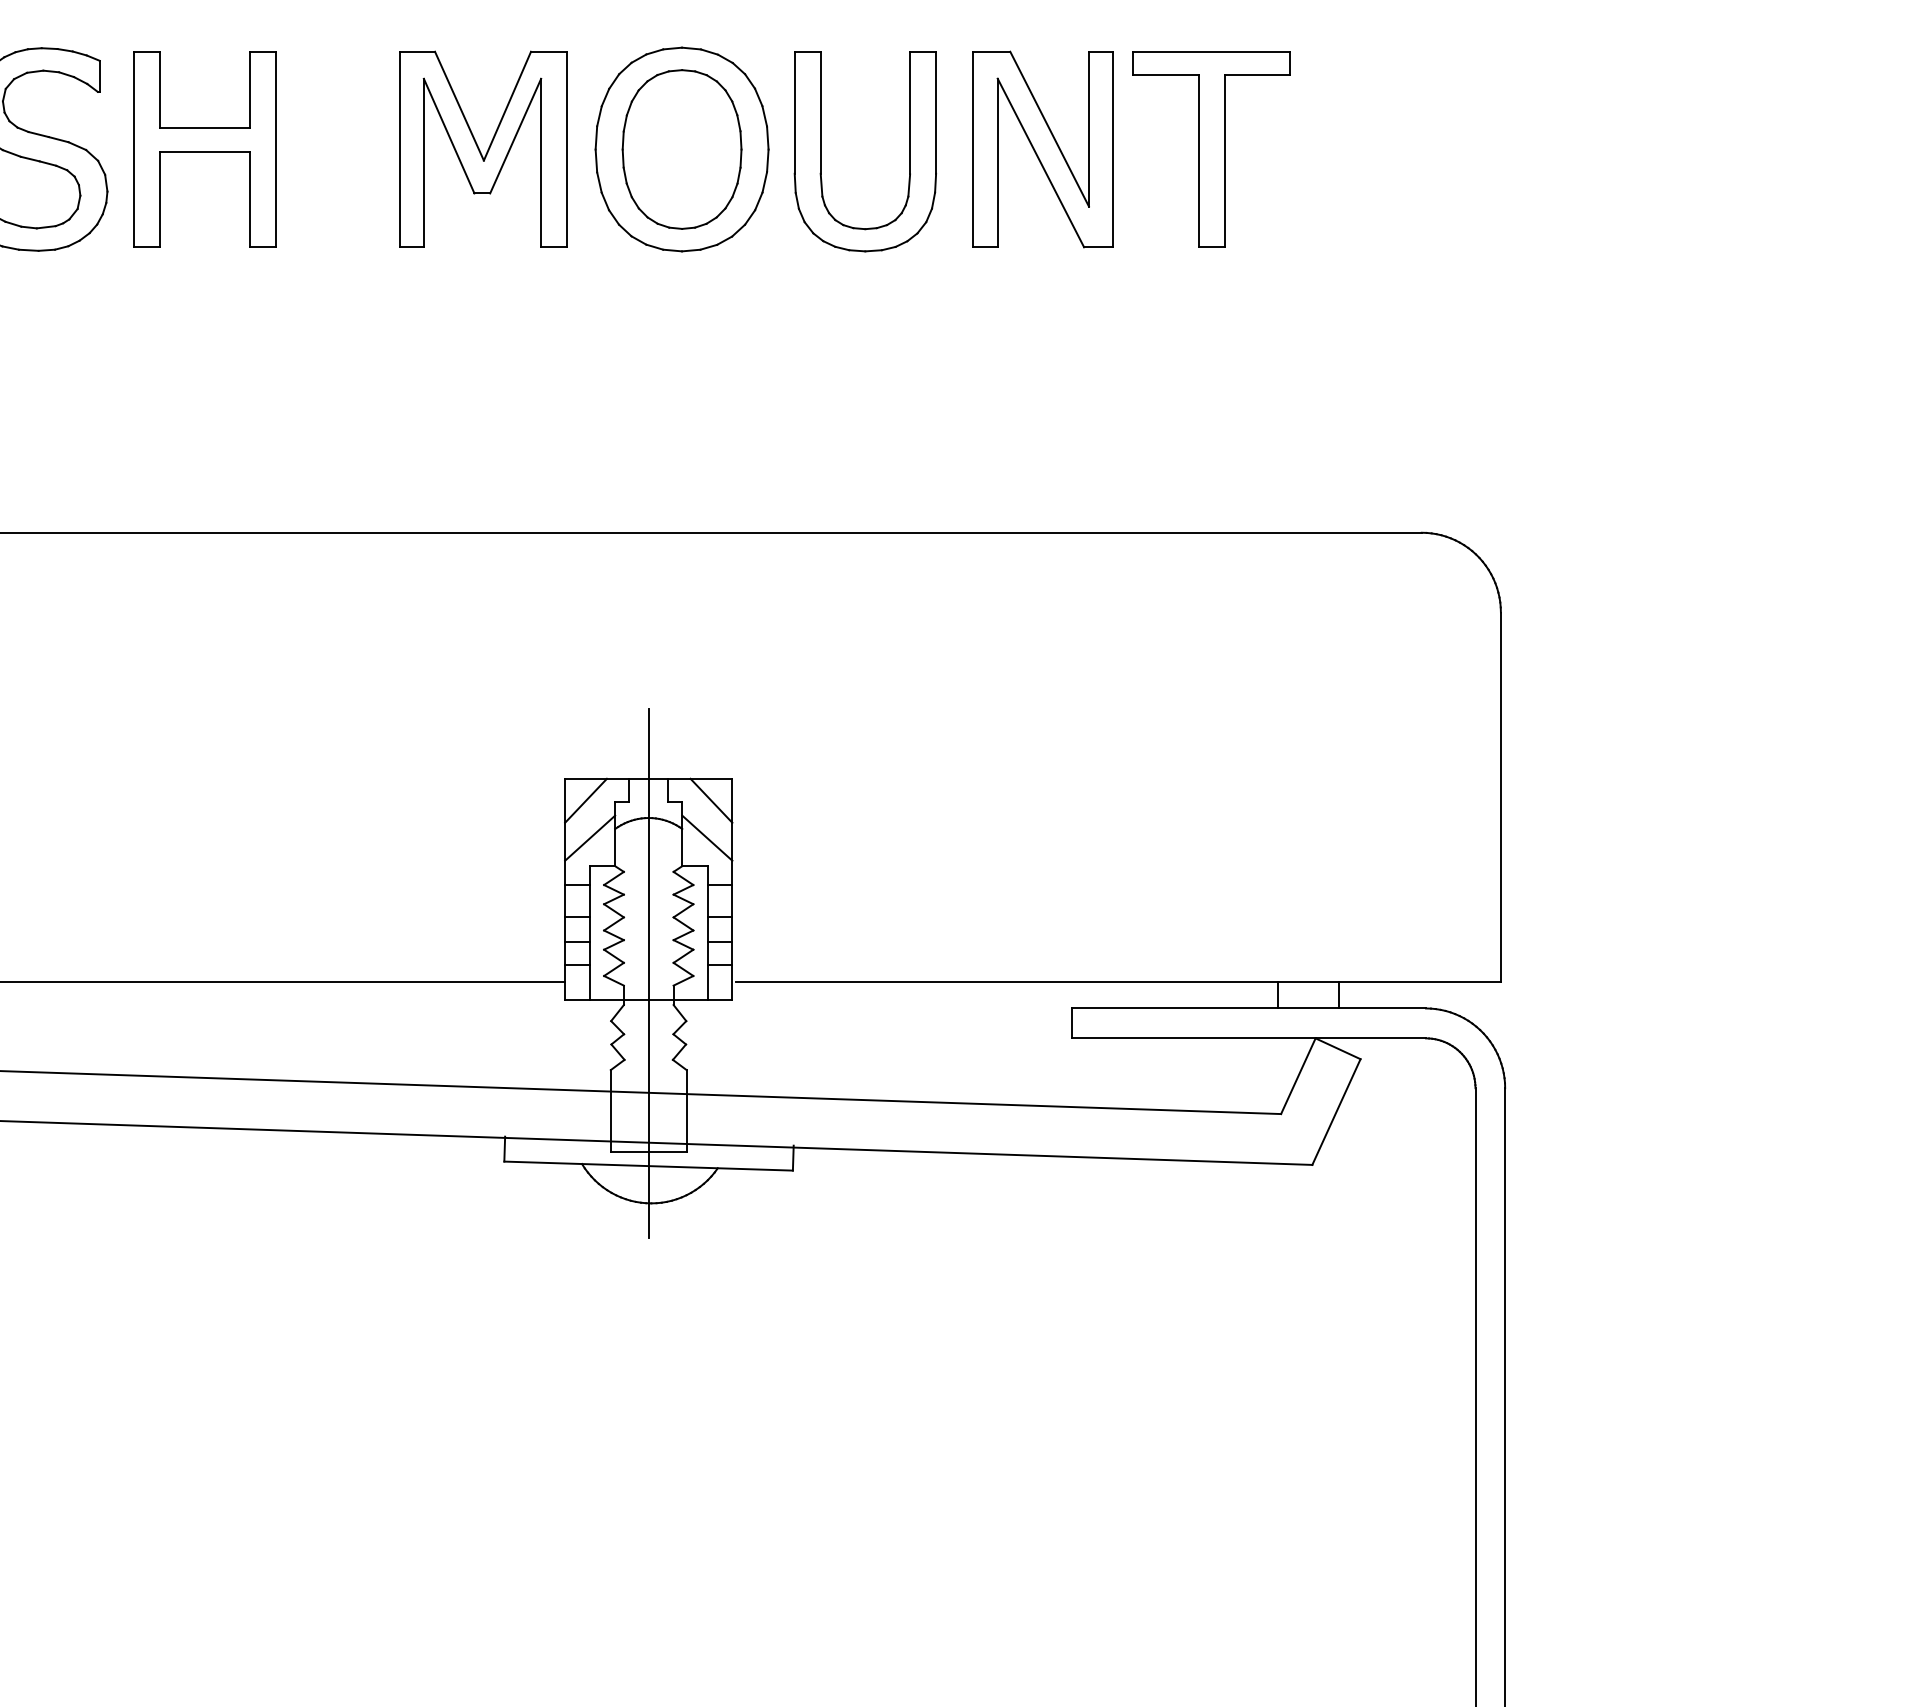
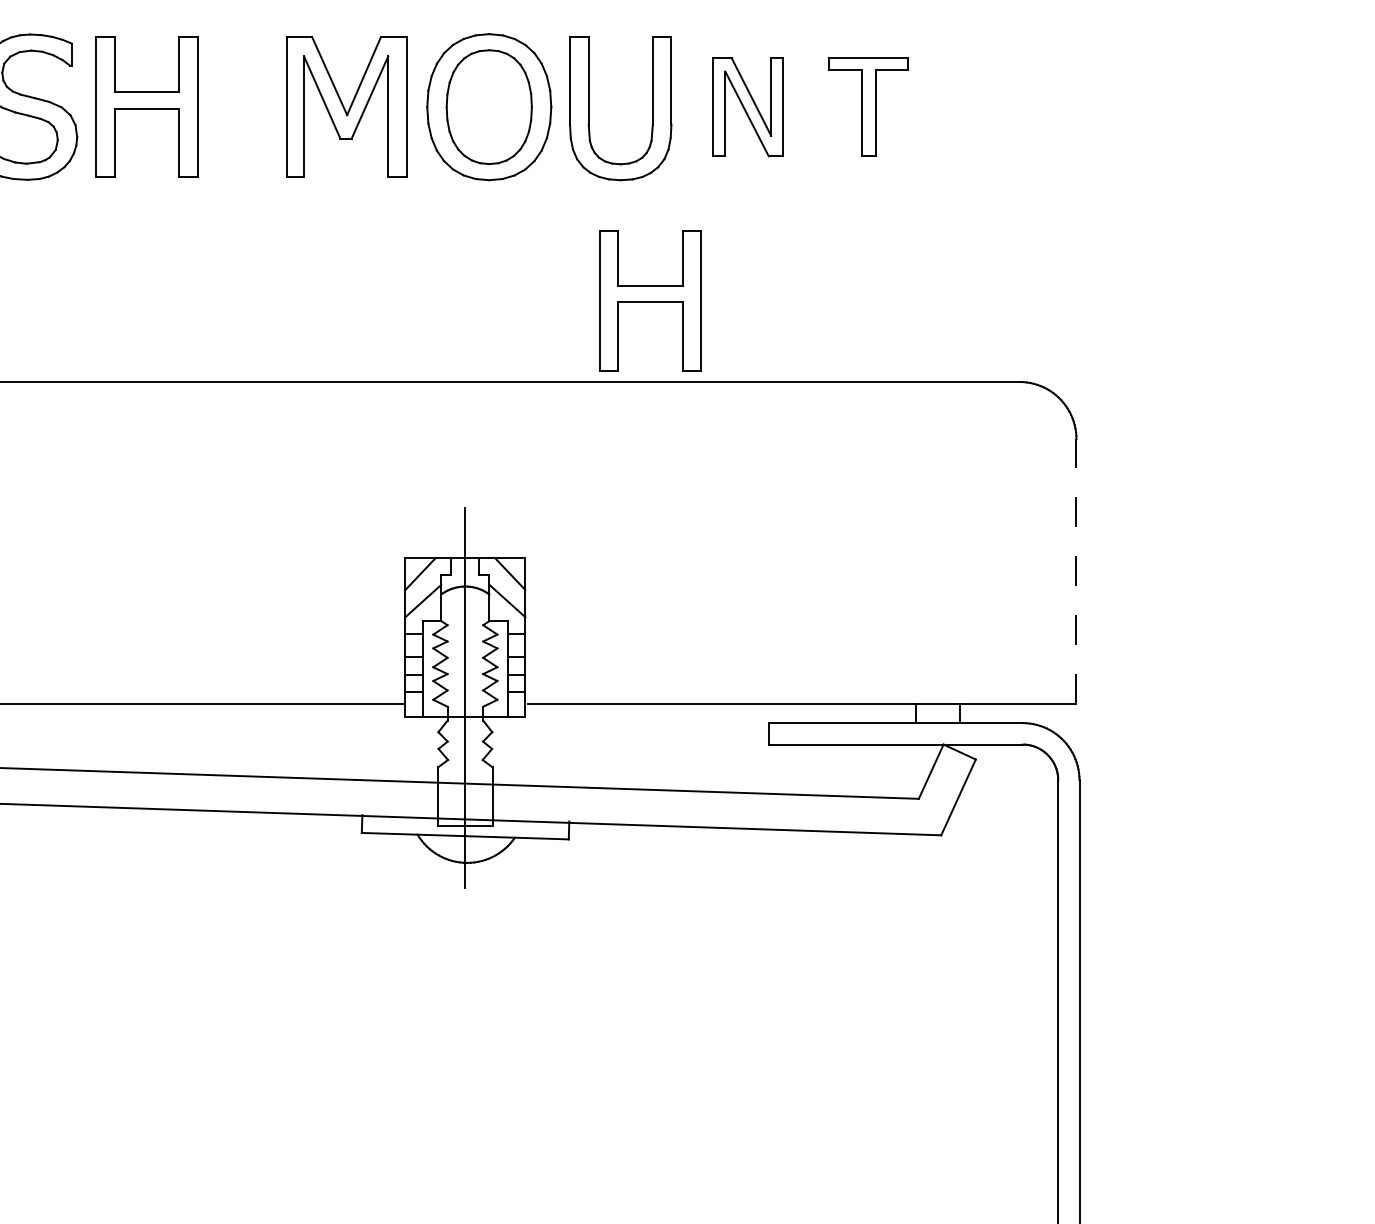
part: (1042, 149) -> (747, 107), size x0.7
part: (1211, 149) -> (868, 107), size x0.7
part: (906, 419) -> (650, 300), added
line: (1500, 797) -> (1076, 571), solid -> dashed

